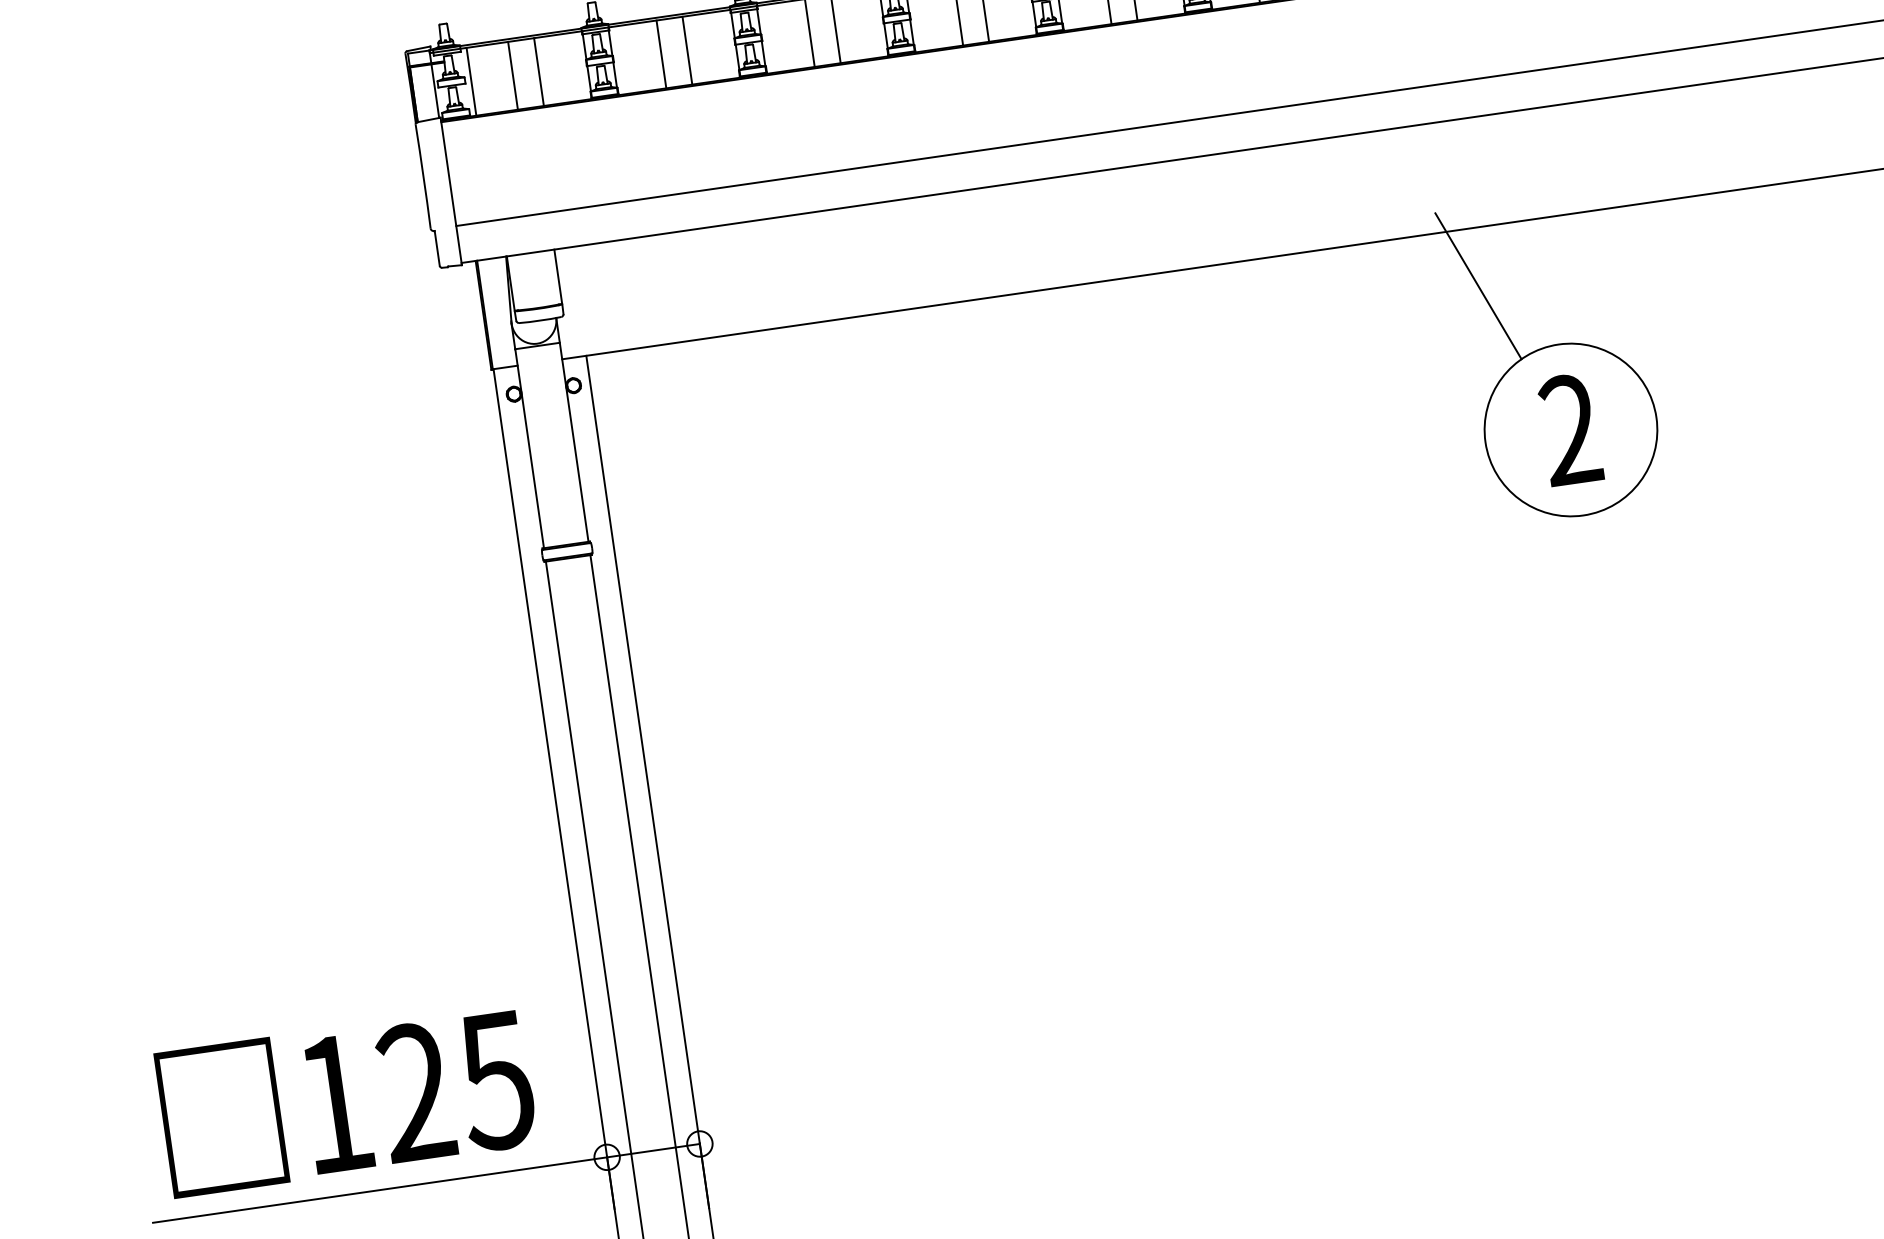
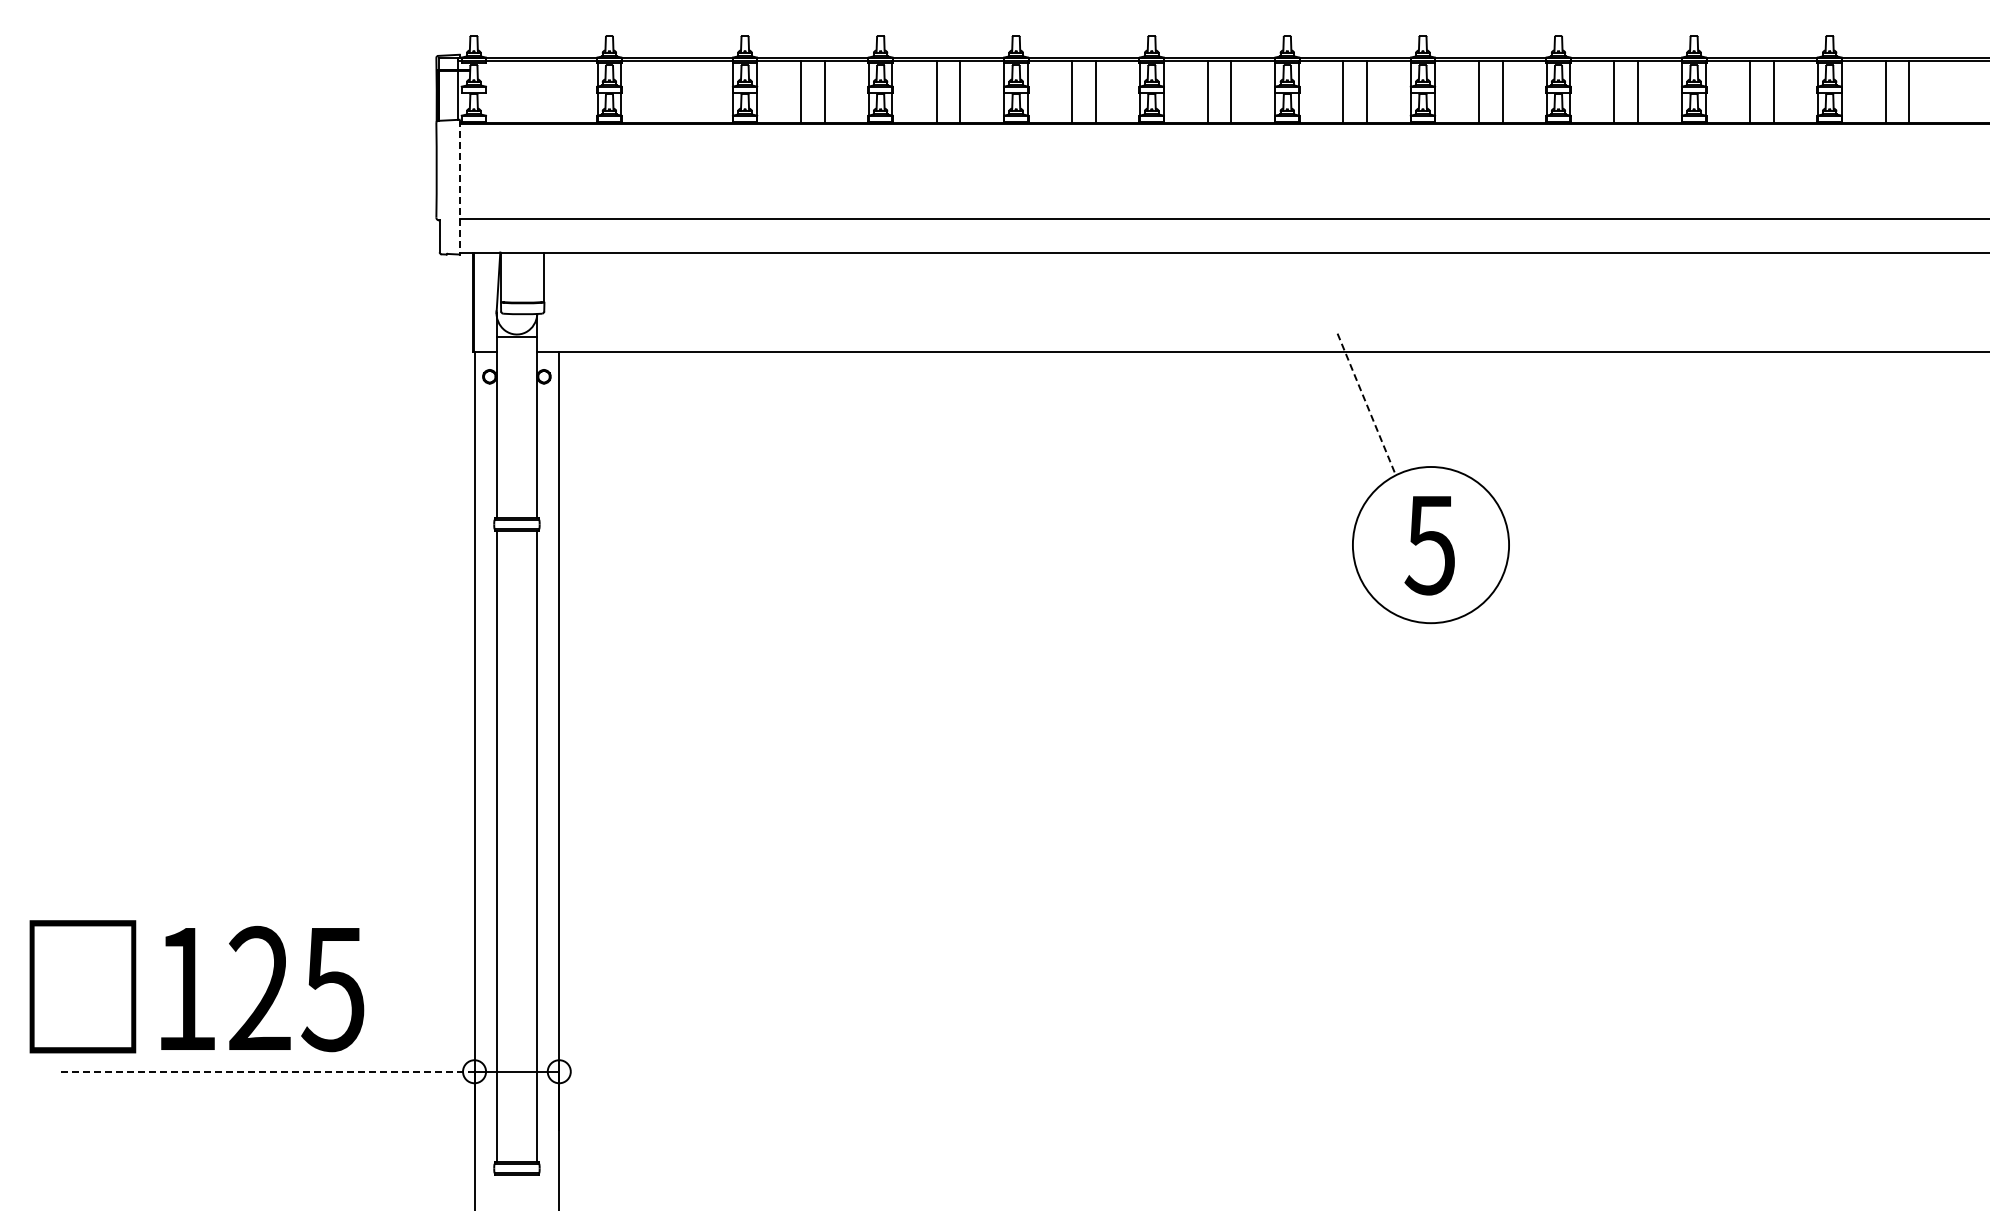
line: (687, 50) -> (689, 91), removed
line: (661, 54) -> (665, 91), removed
line: (538, 71) -> (553, 91), removed
line: (512, 75) -> (529, 91), removed
line: (471, 81) -> (491, 91), removed
line: (451, 191) -> (459, 187), solid -> dashed
line: (1478, 286) -> (1366, 404), solid -> dashed
text: (1569, 429) -> (1429, 544), 2 -> 5
text: (346, 1099) -> (196, 986), moved
line: (379, 1189) -> (266, 1071), solid -> dashed

